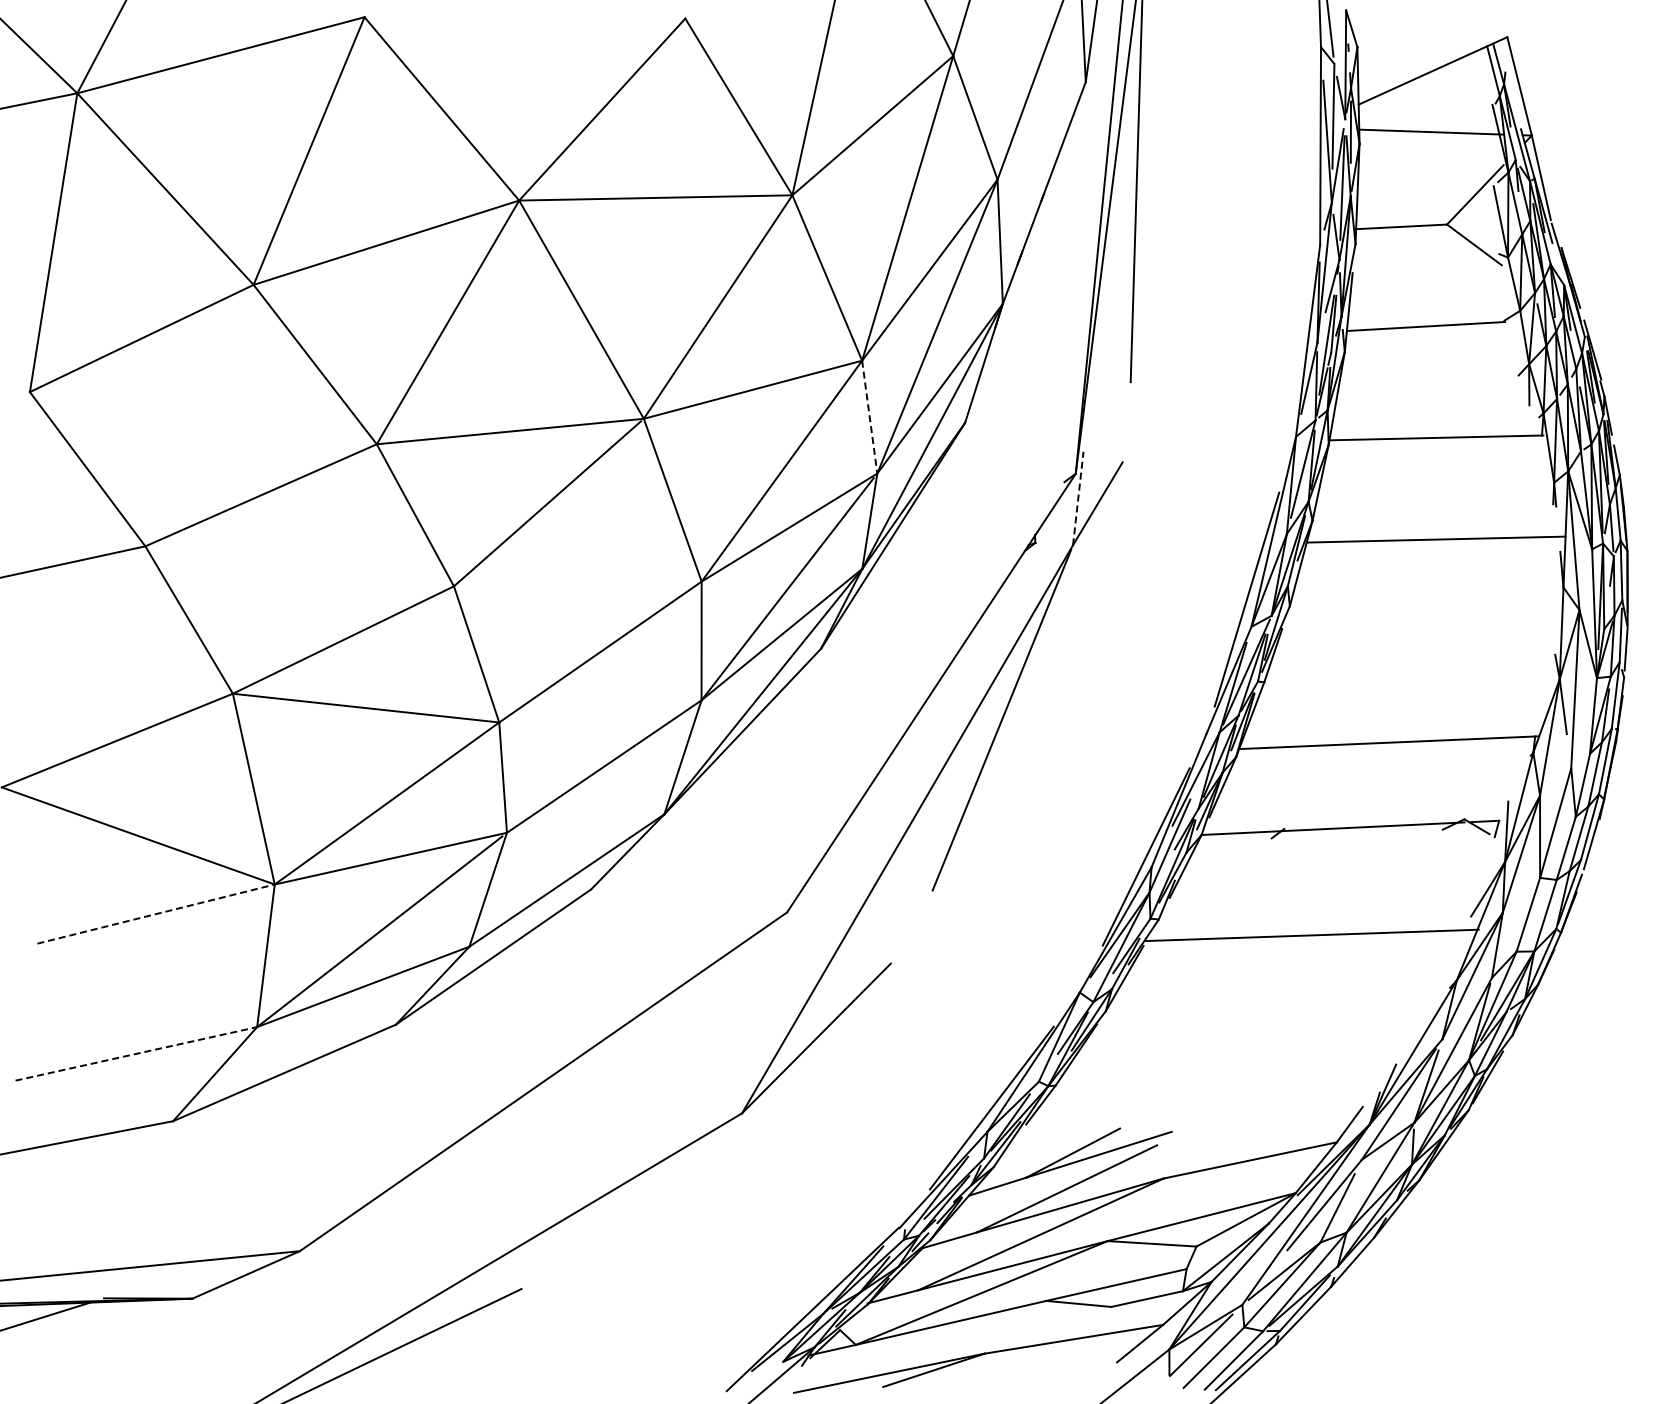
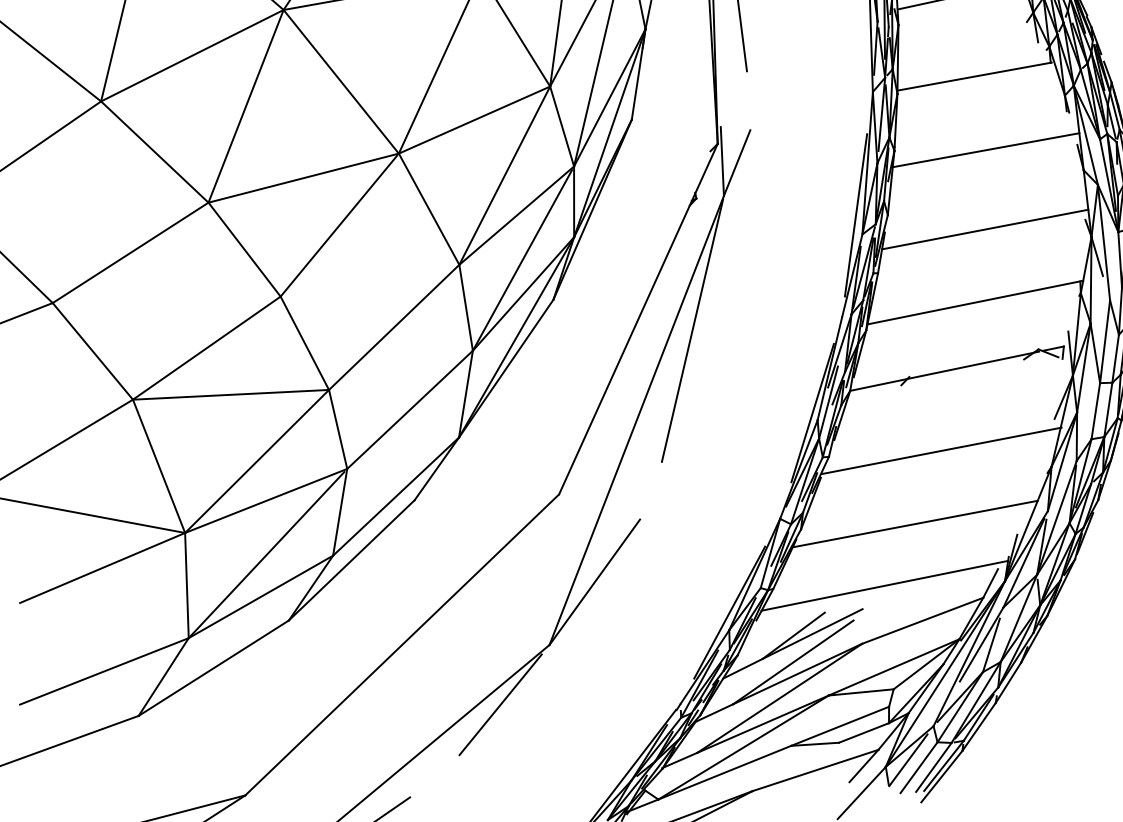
line: (869, 417) -> (562, 126), dashed -> solid
line: (1078, 498) -> (722, 161), dashed -> solid
line: (1417, 646) -> (984, 229), added
line: (156, 913) -> (102, 567), dashed -> solid
line: (1260, 1028) -> (914, 524), added
line: (136, 1053) -> (104, 671), dashed -> solid
line: (1206, 1104) -> (884, 585), added
line: (663, 1183) -> (500, 704), added

